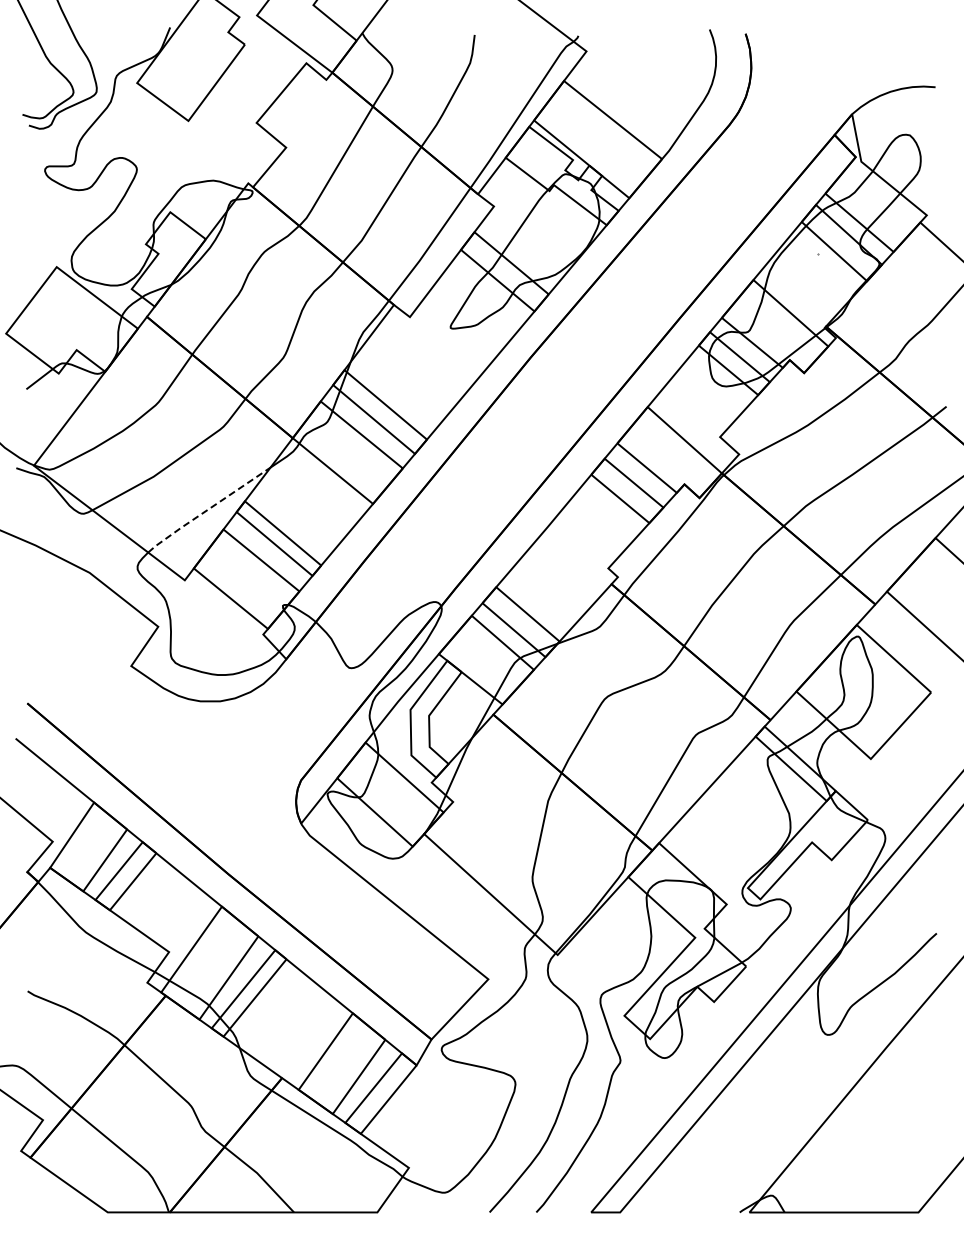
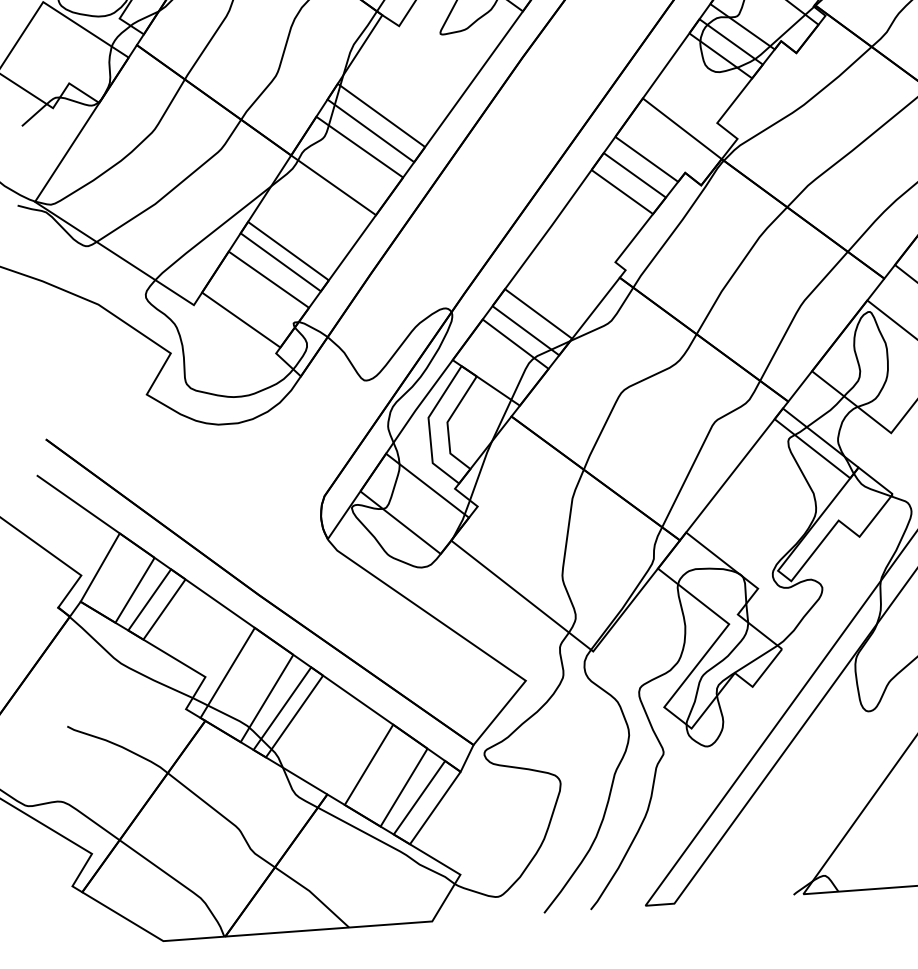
line: (208, 509) -> (212, 232), dashed -> solid

